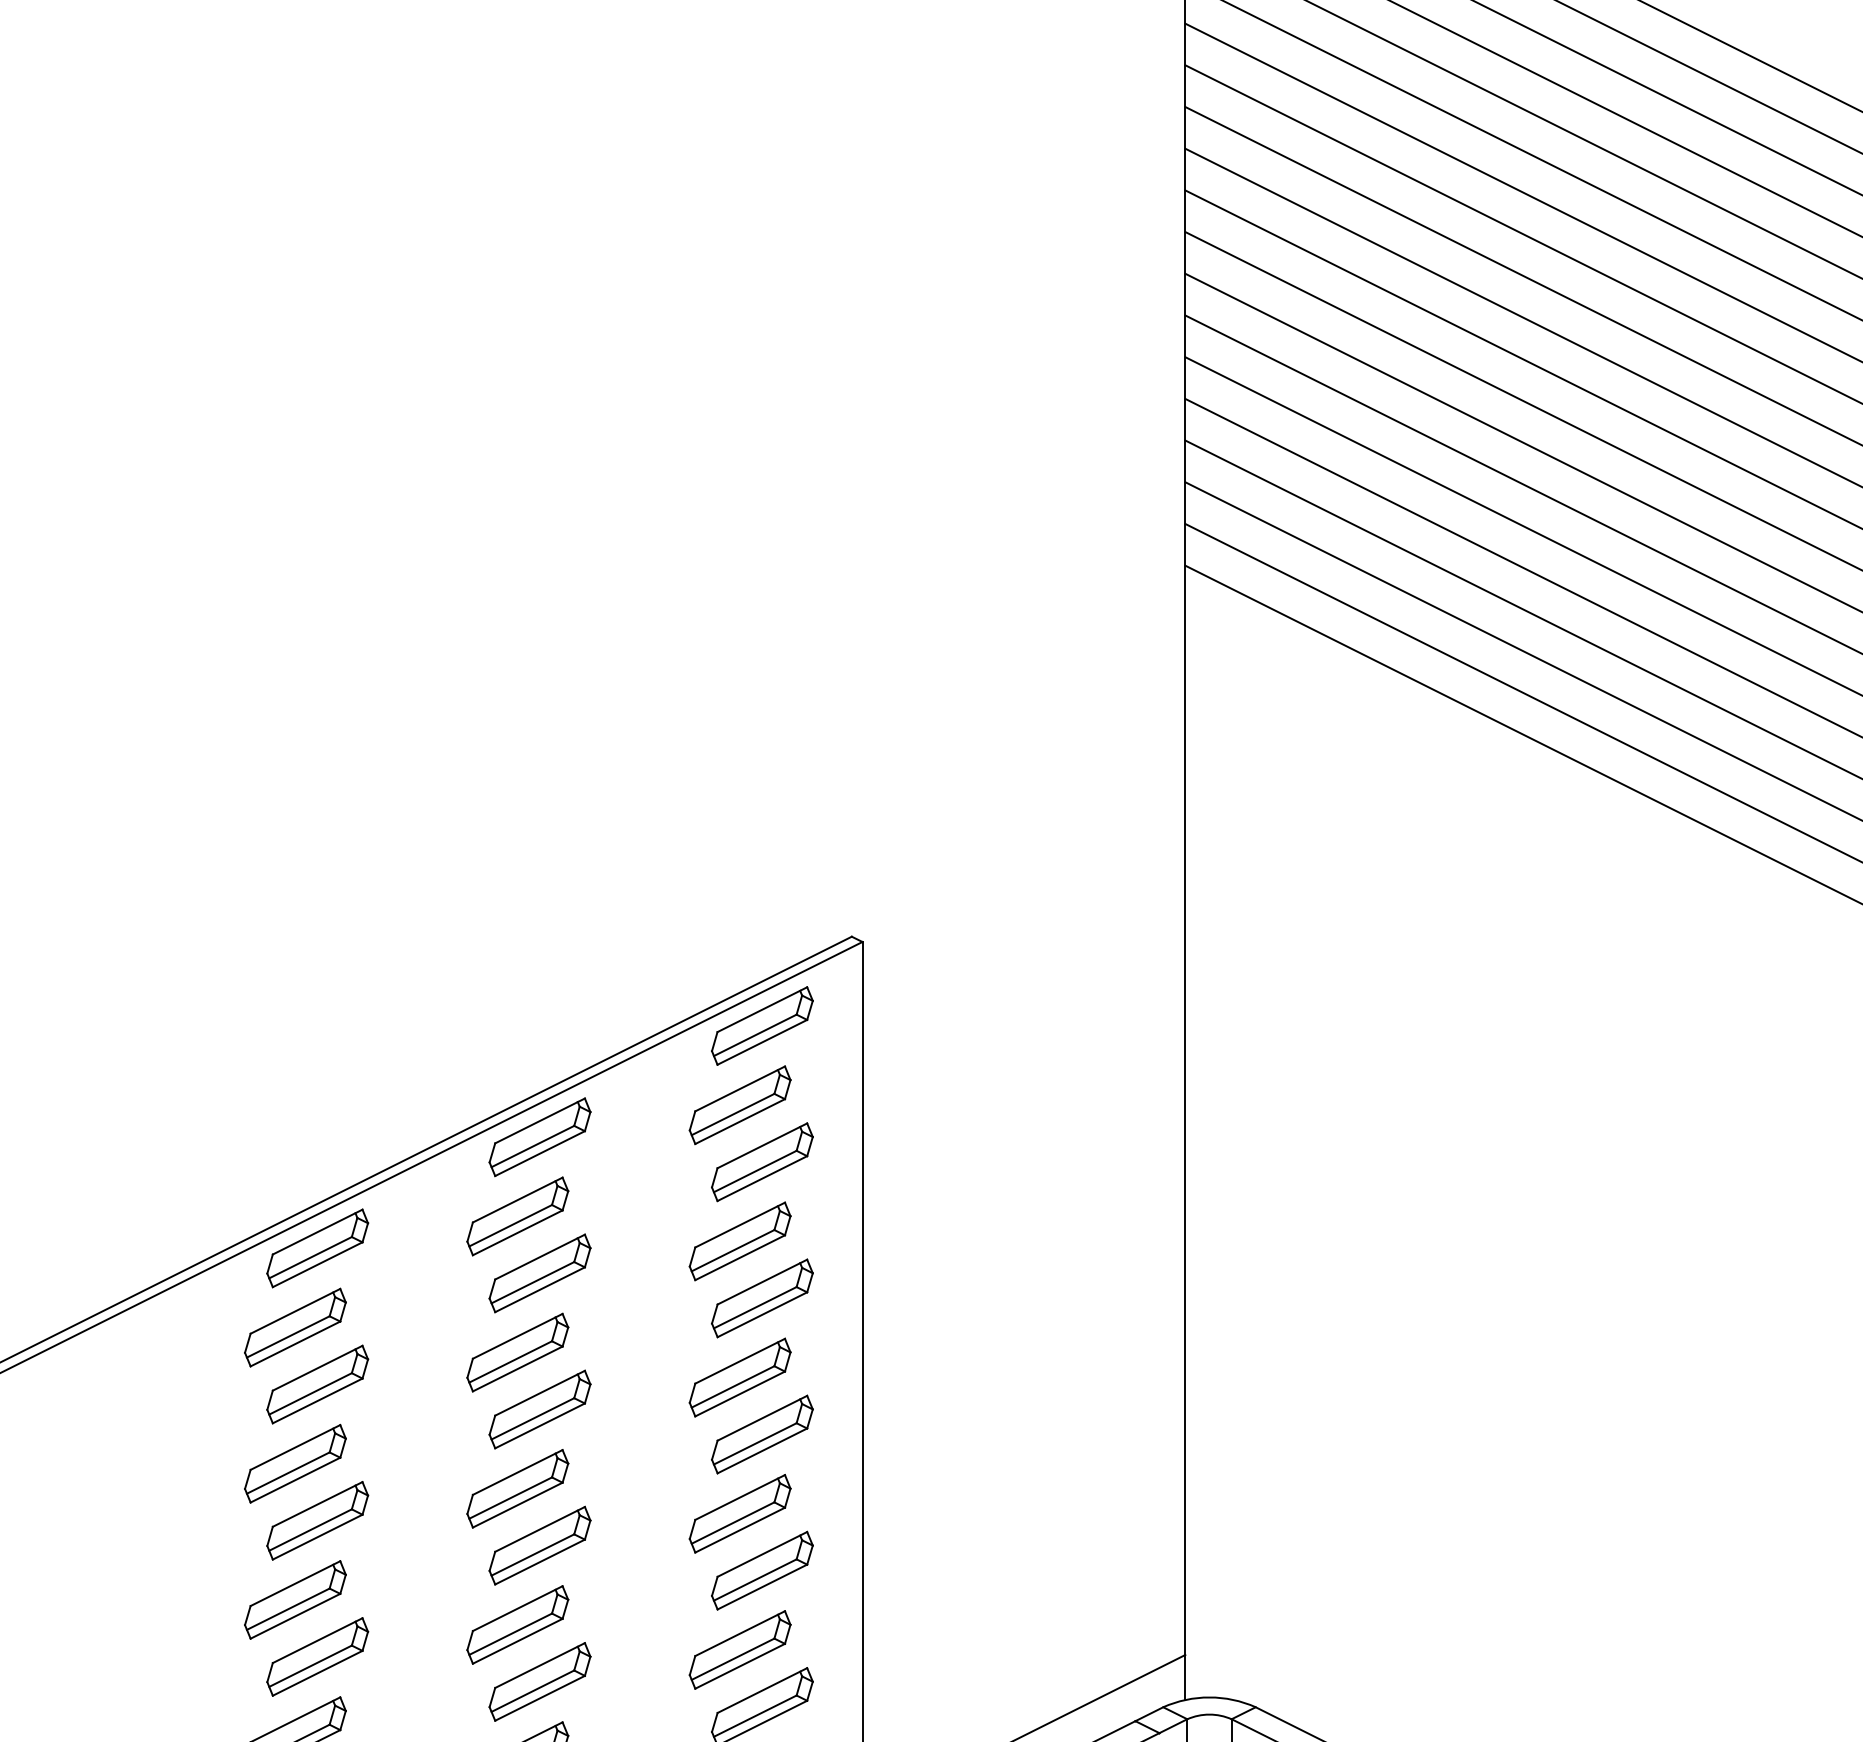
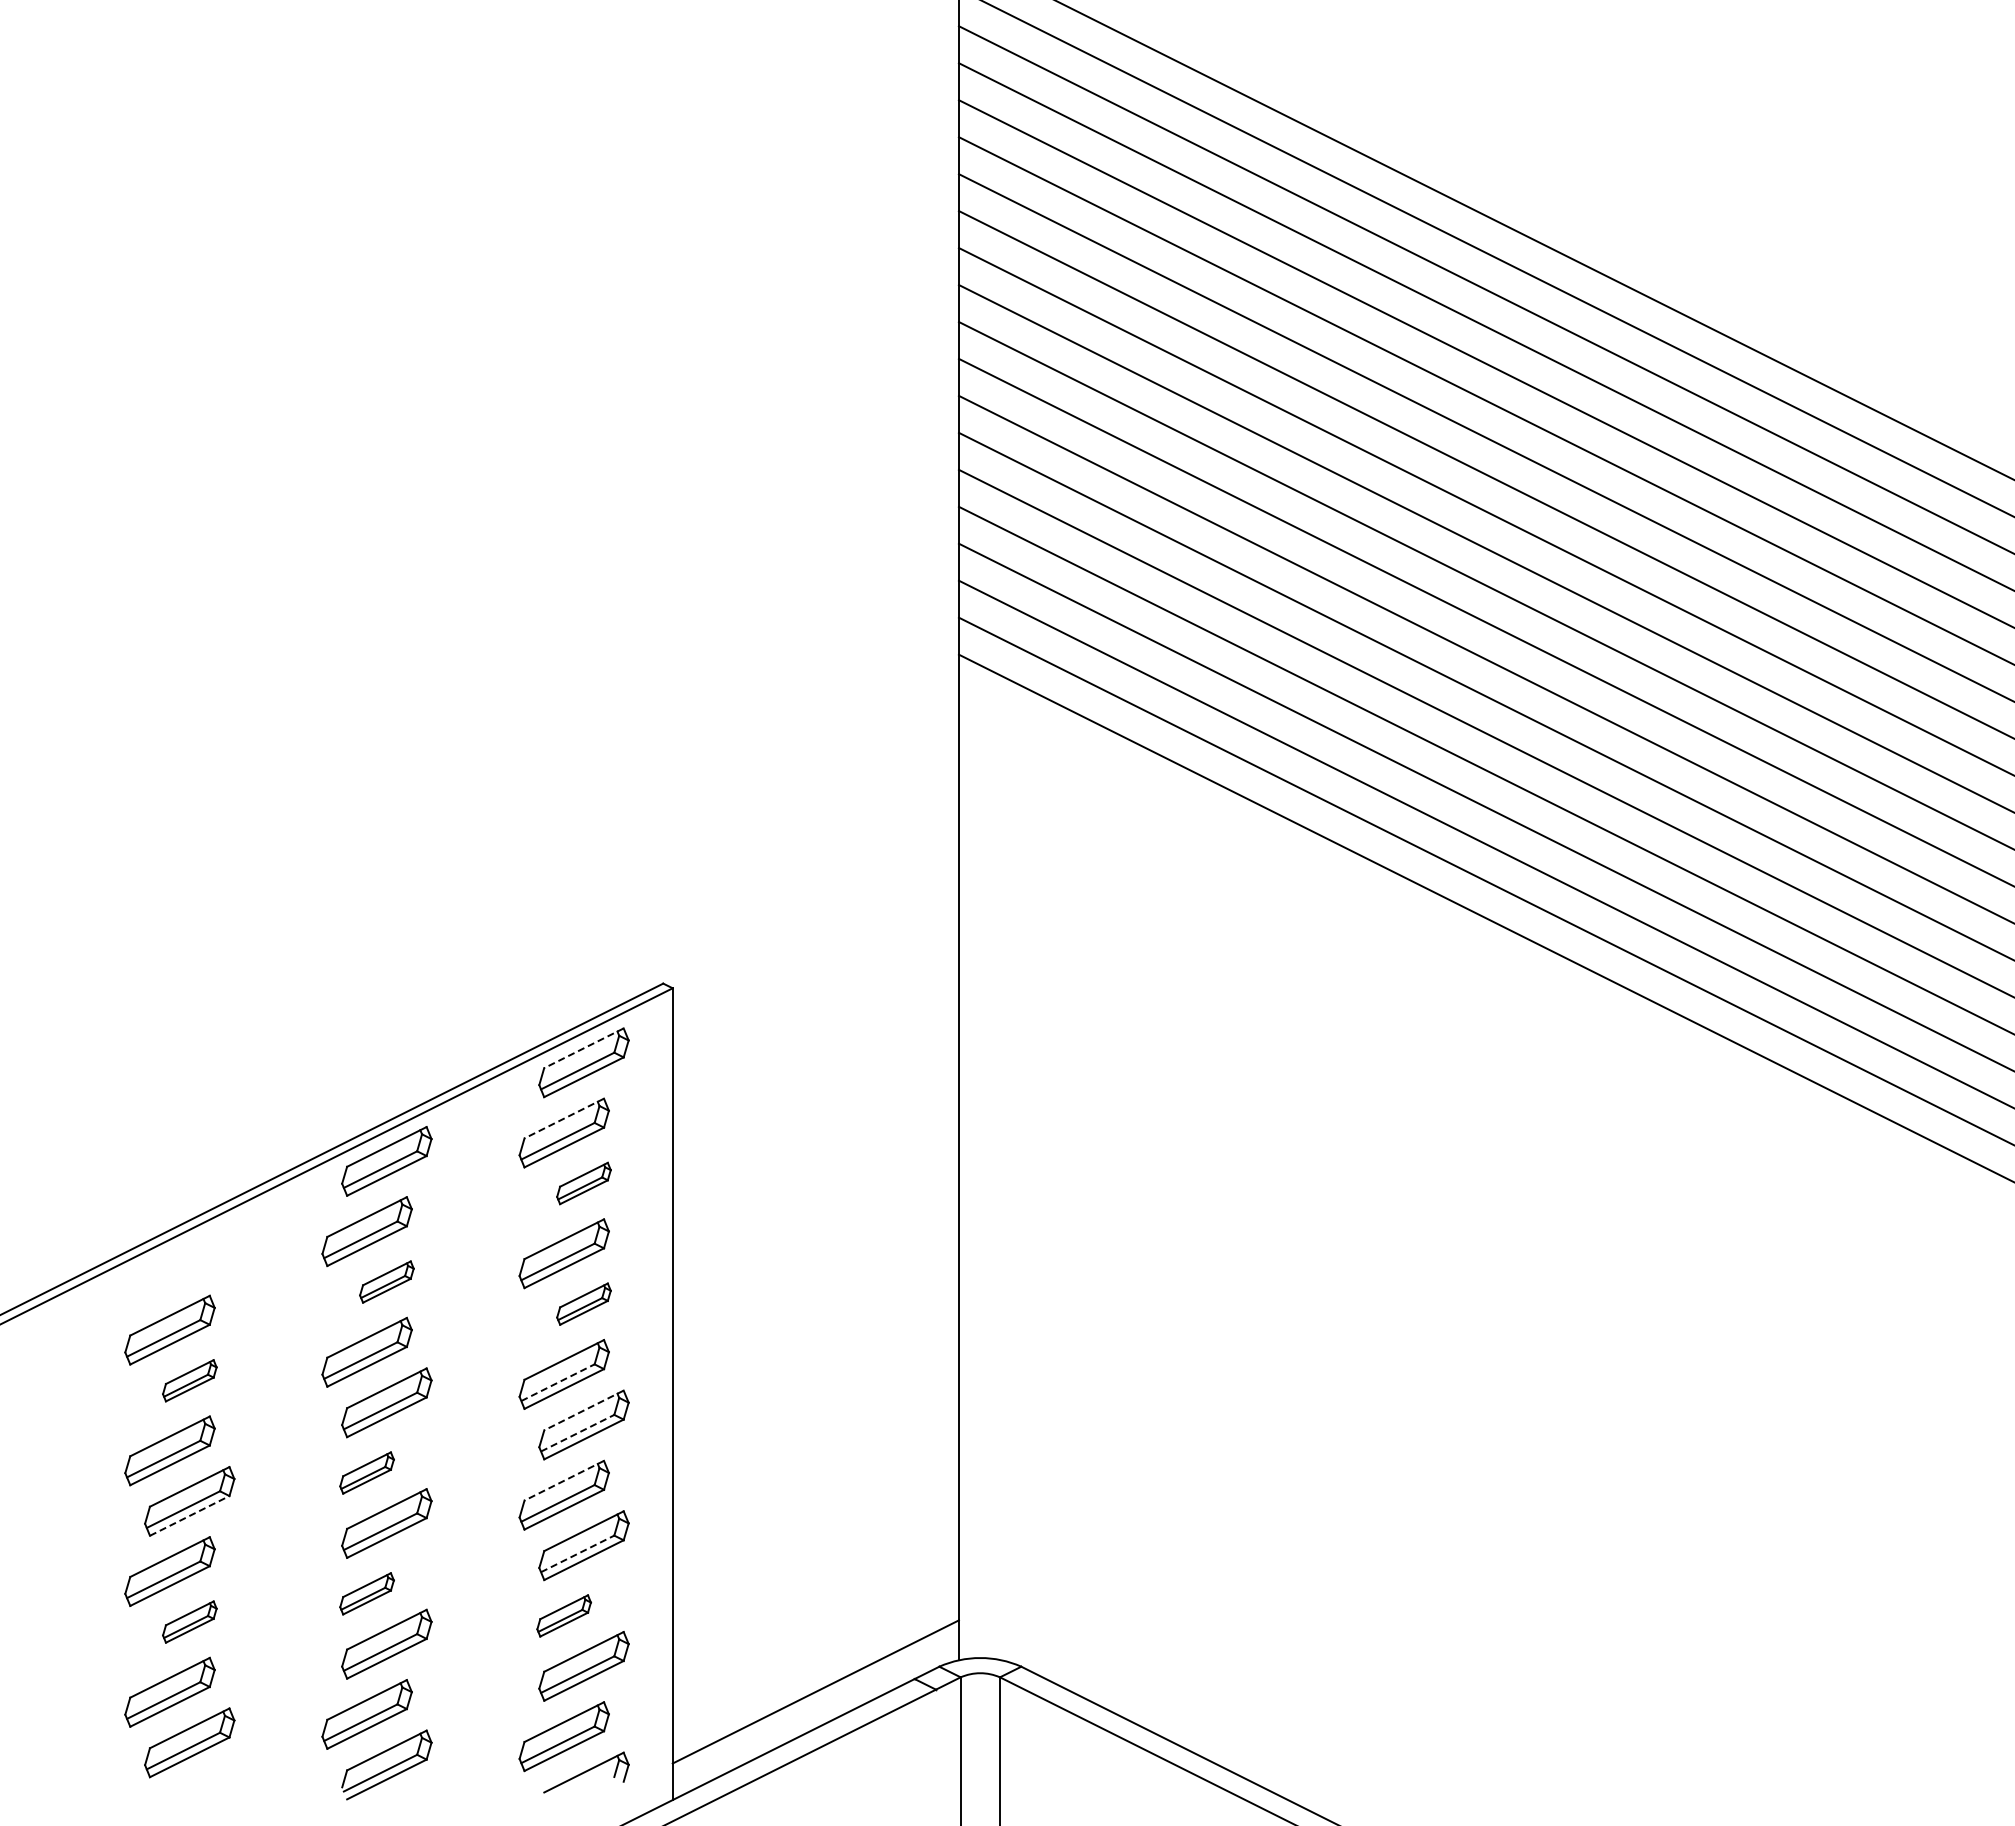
line: (761, 1009) -> (583, 1048), solid -> dashed
line: (739, 1088) -> (563, 1118), solid -> dashed
part: (761, 1162) -> (583, 1183), size x0.6
part: (317, 1247) -> (189, 1259), removed
part: (539, 1272) -> (386, 1281), size x0.6
part: (761, 1297) -> (583, 1303), size x0.6
part: (317, 1384) -> (189, 1380), size x0.6
line: (733, 1386) -> (558, 1382), solid -> dashed
line: (761, 1418) -> (583, 1410), solid -> dashed
line: (755, 1444) -> (577, 1433), solid -> dashed
part: (517, 1488) -> (366, 1472), size x0.6
line: (739, 1497) -> (563, 1480), solid -> dashed
line: (318, 1536) -> (190, 1515), solid -> dashed
line: (755, 1579) -> (577, 1553), solid -> dashed
part: (517, 1624) -> (366, 1593), size x0.6
part: (739, 1649) -> (563, 1615), size x0.6
part: (317, 1656) -> (189, 1621), size x0.6

